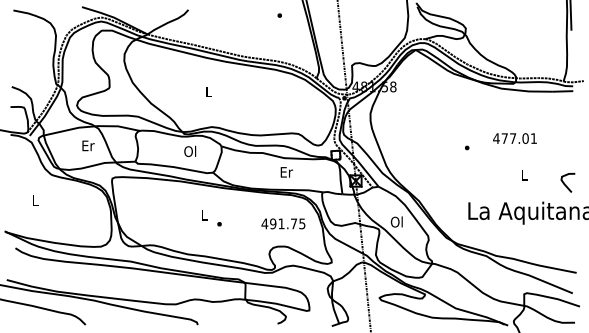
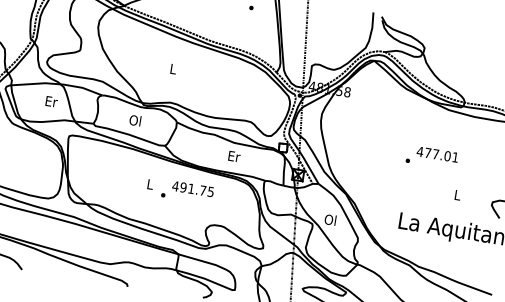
text: (514, 138) -> (437, 154), moved
text: (190, 150) -> (135, 119), moved
text: (283, 223) -> (193, 188), moved

